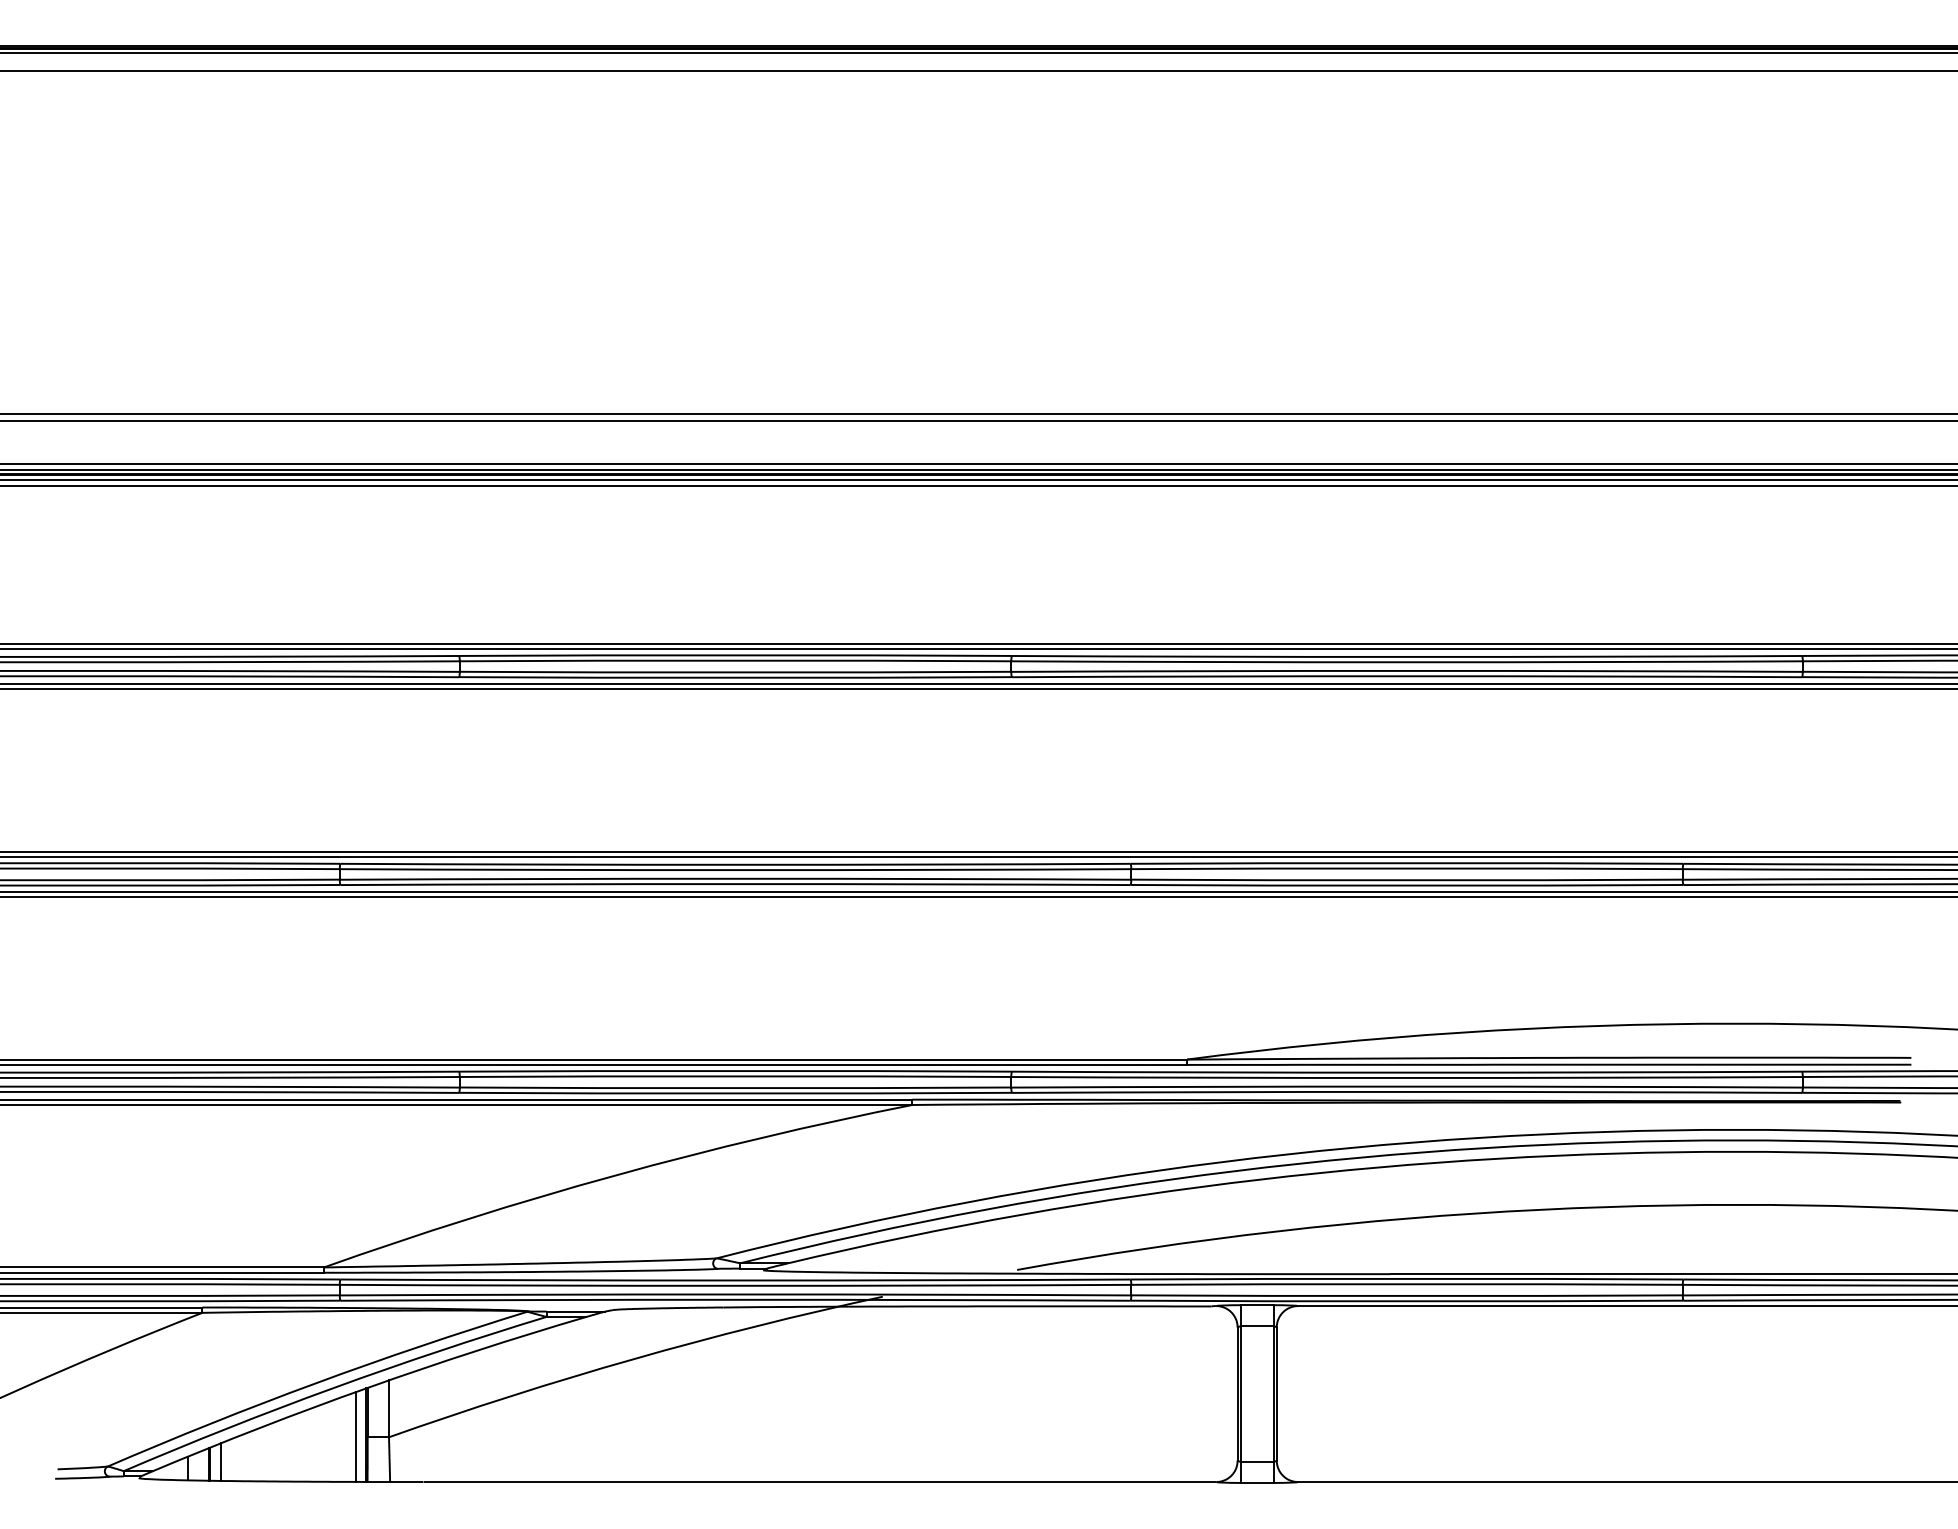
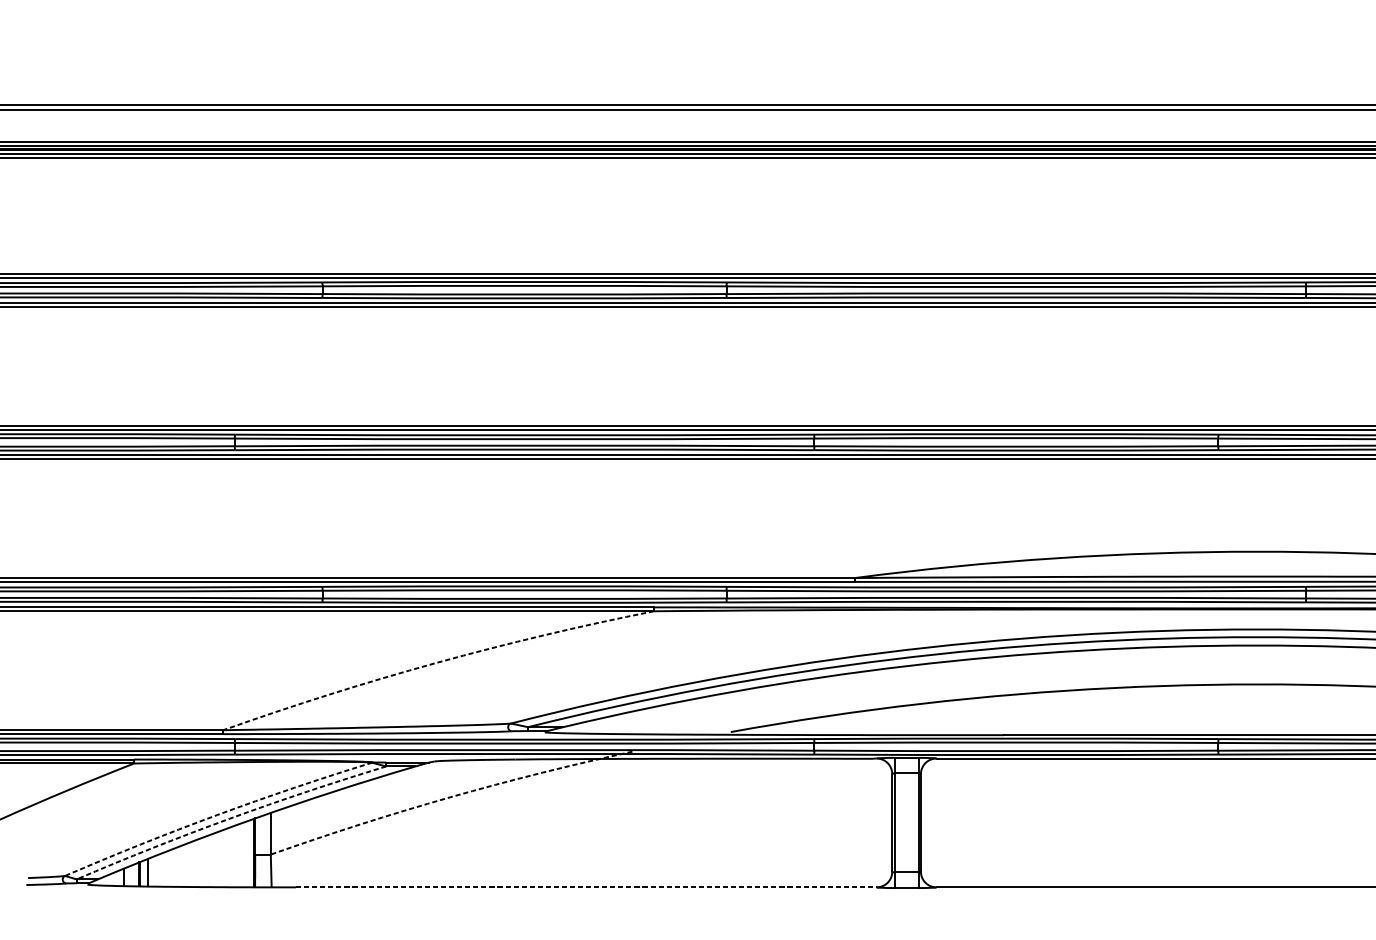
arc: (615, 1175) -> (436, 662), solid -> dashed
arc: (633, 1359) -> (449, 797), solid -> dashed
arc: (315, 1383) -> (216, 815), solid -> dashed
arc: (333, 1388) -> (230, 818), solid -> dashed
line: (355, 1436) -> (246, 854), removed
line: (820, 1482) -> (586, 887), solid -> dashed

